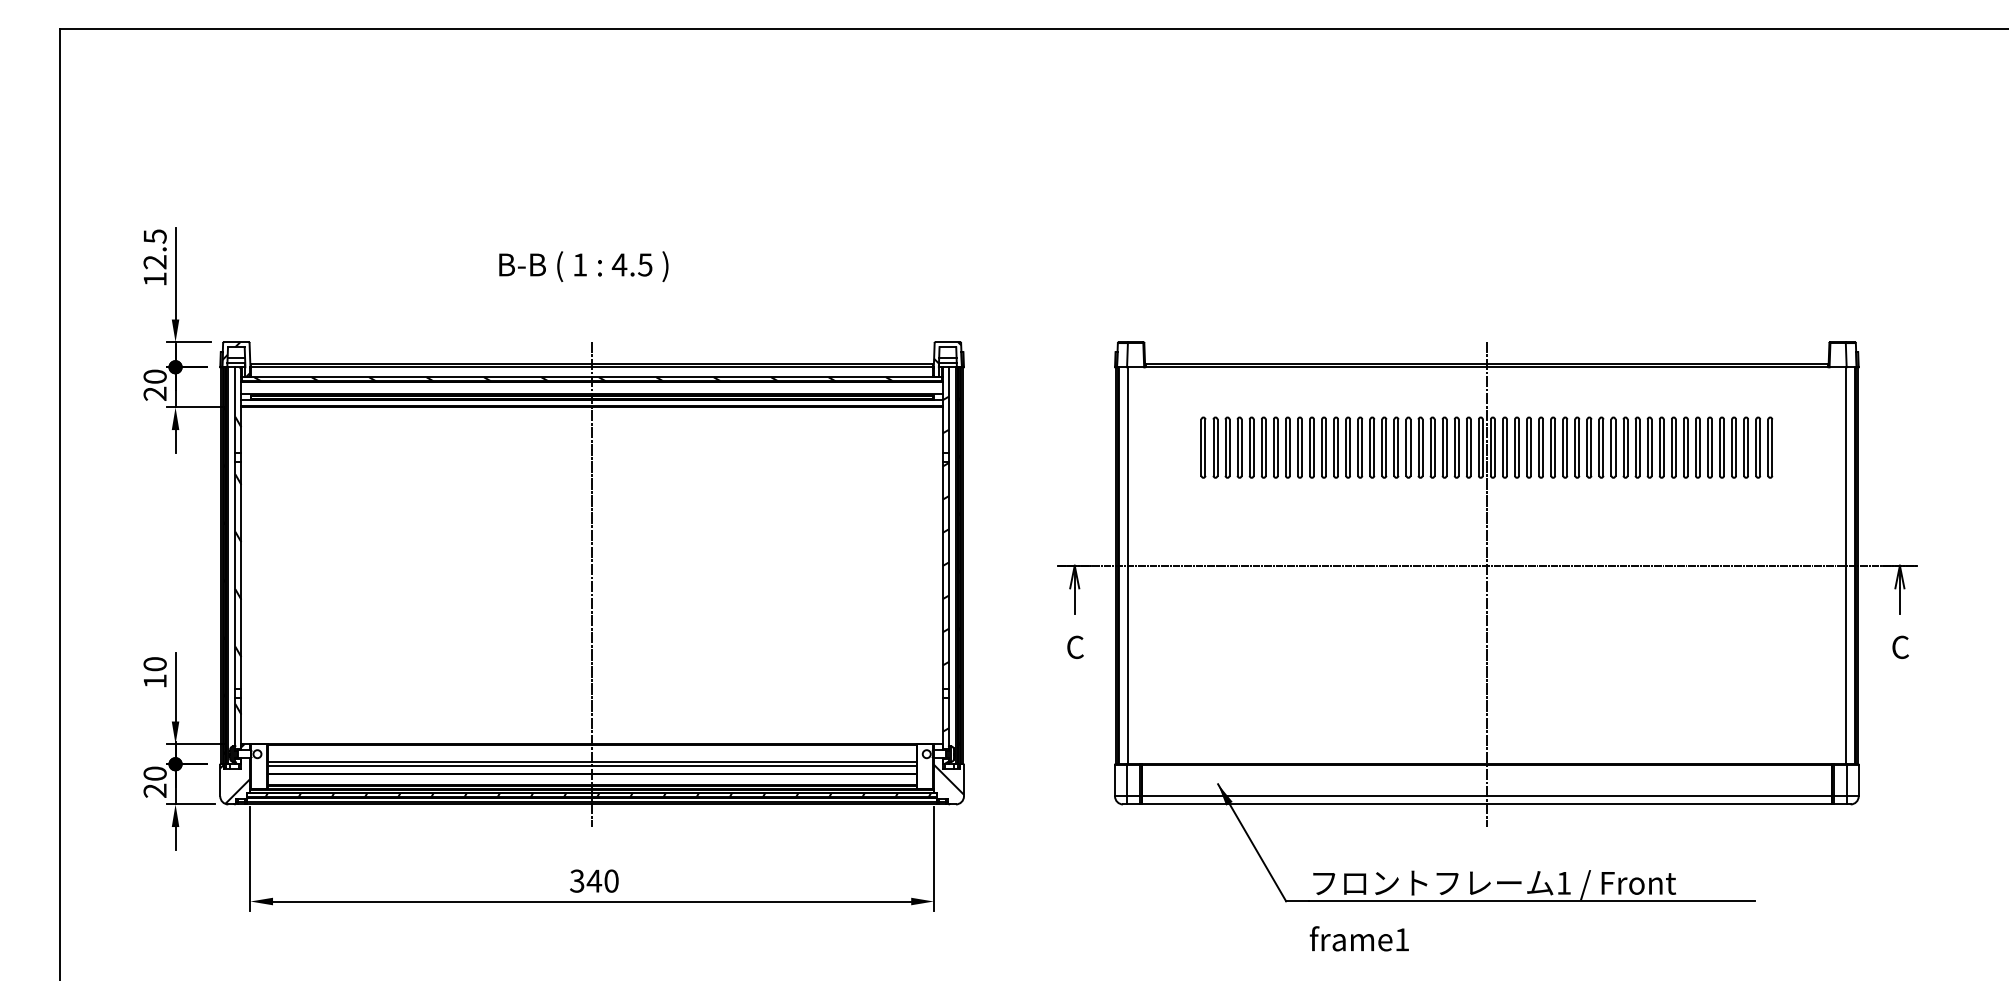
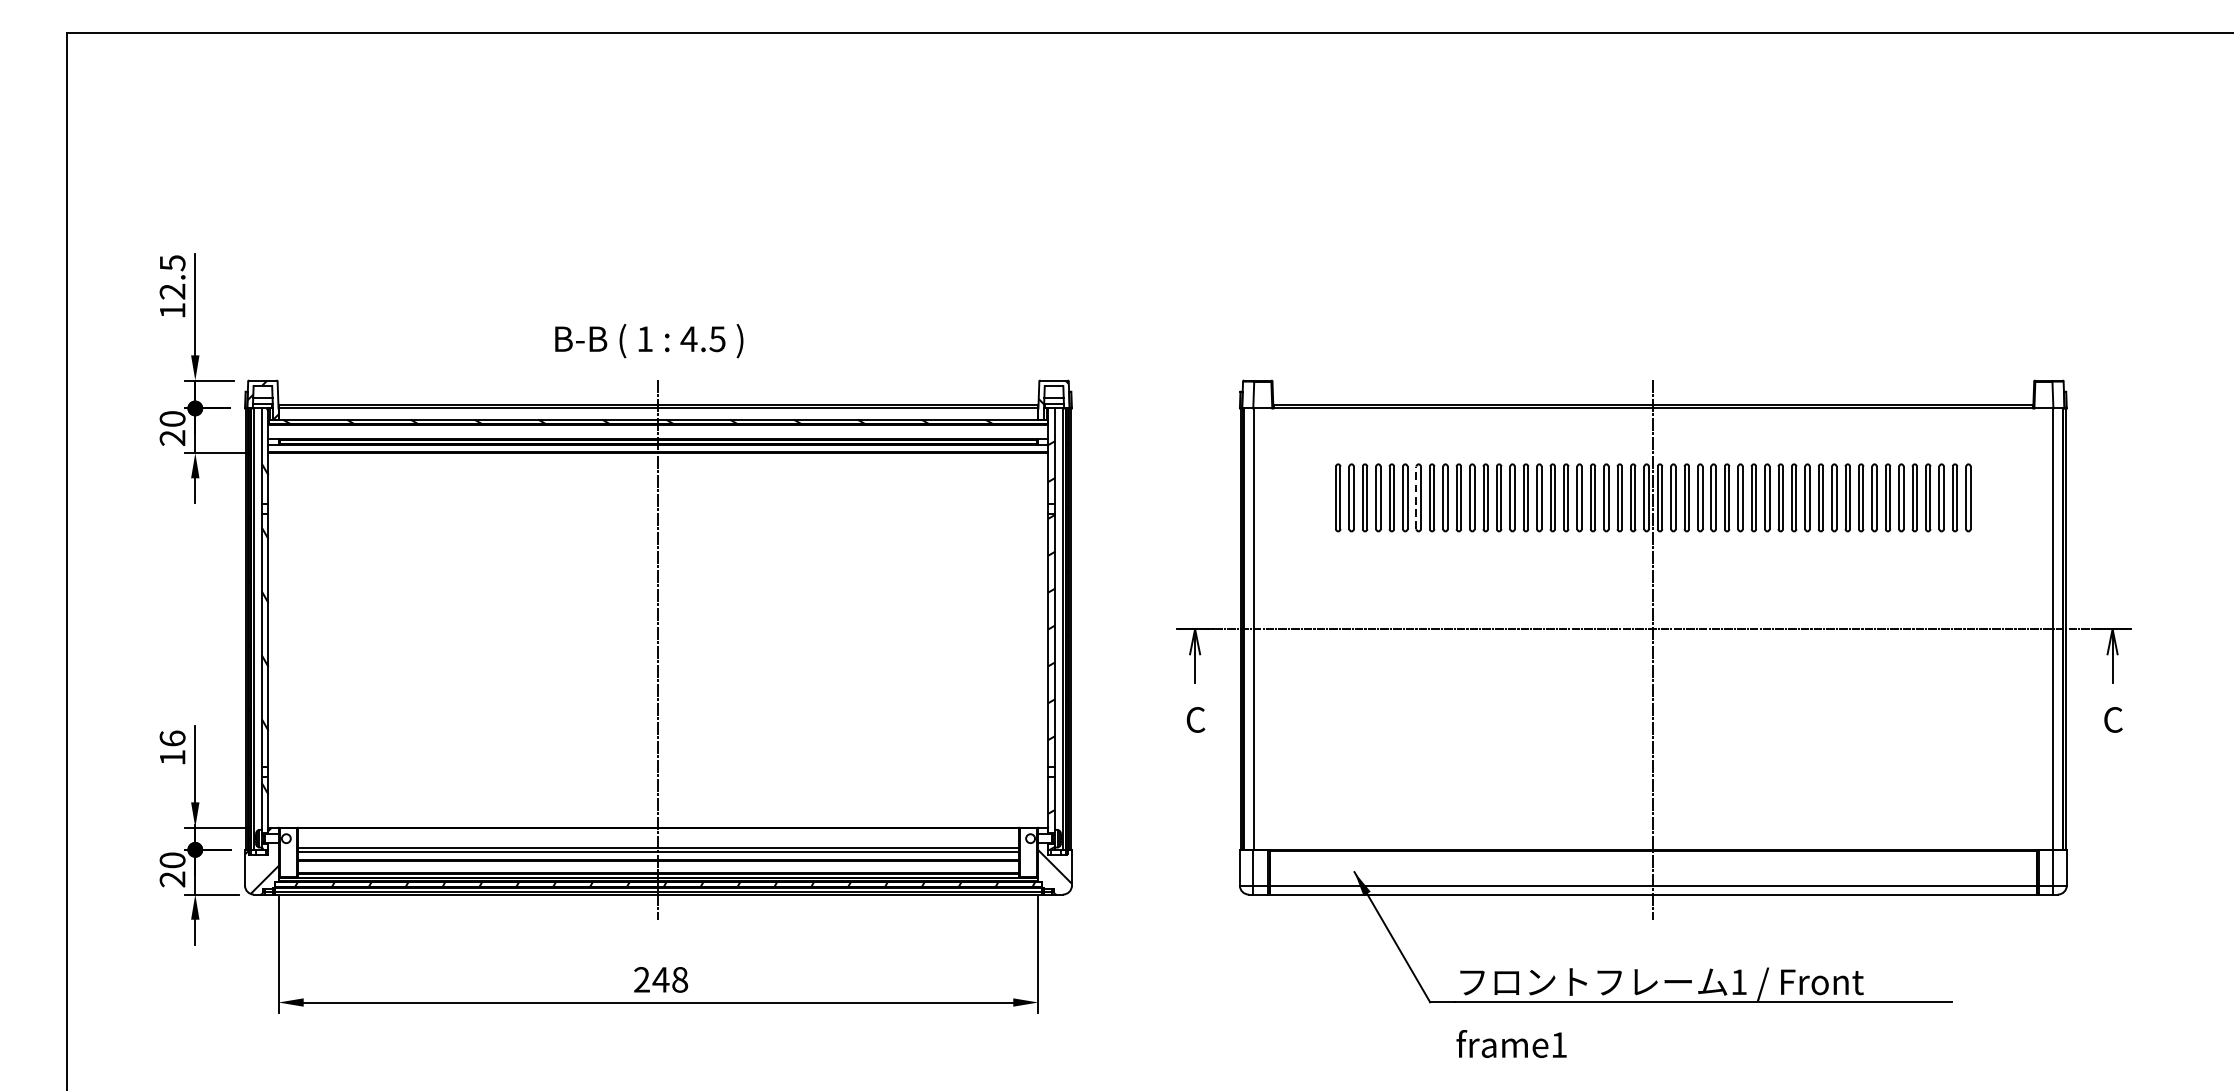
text: (583, 266) -> (648, 340), moved
line: (1273, 447) -> (1416, 497), solid -> dashed
text: (154, 664) -> (171, 738), 10 -> 16
text: (594, 881) -> (661, 980), 340 -> 248

